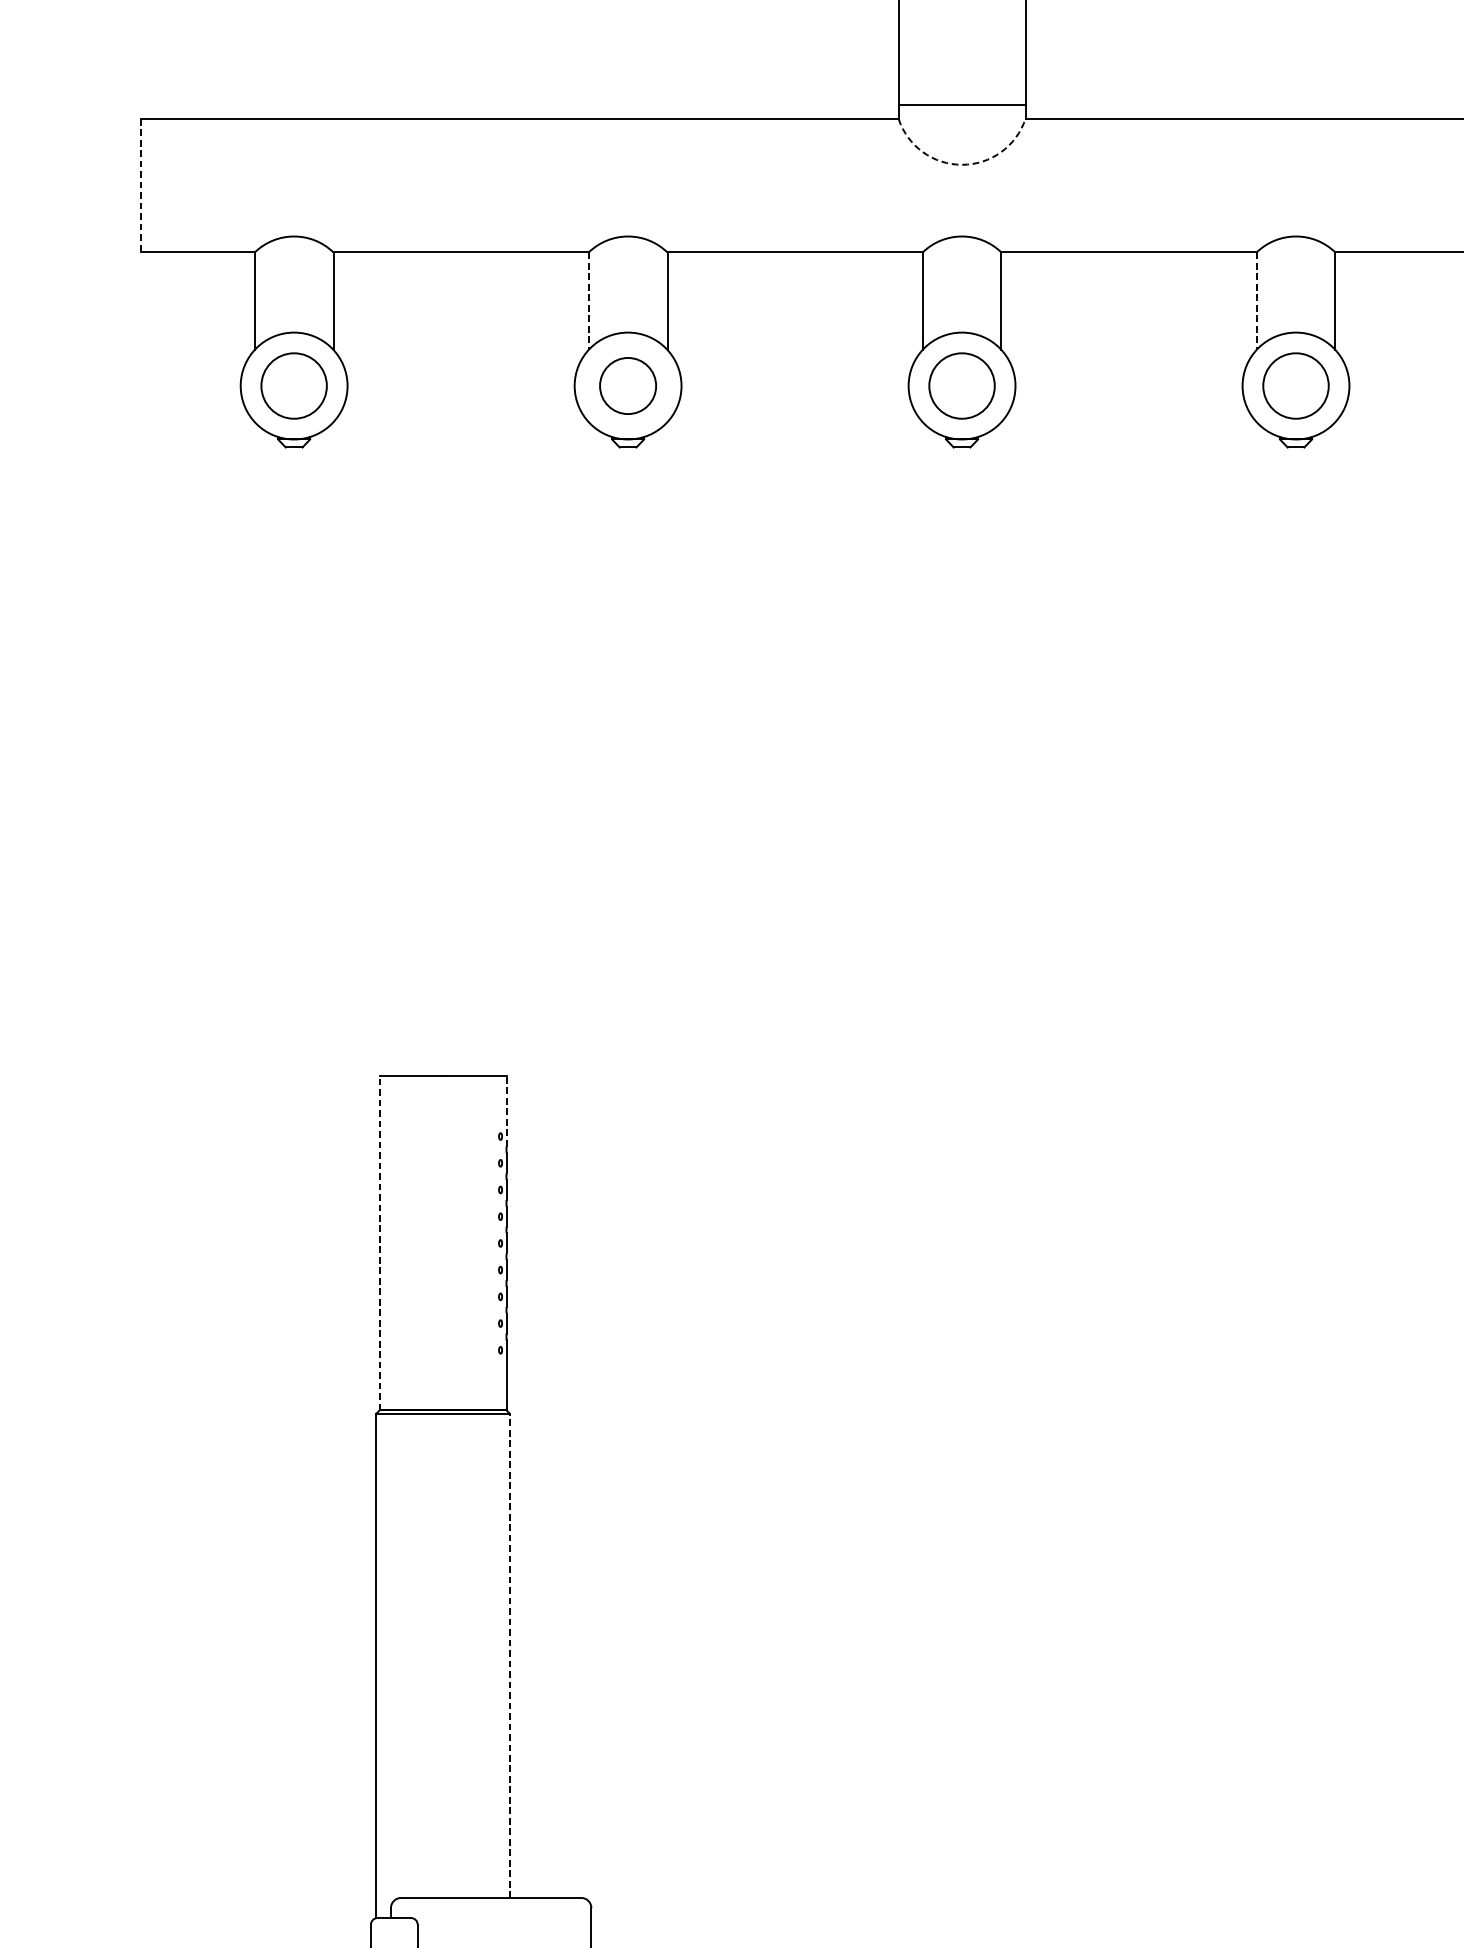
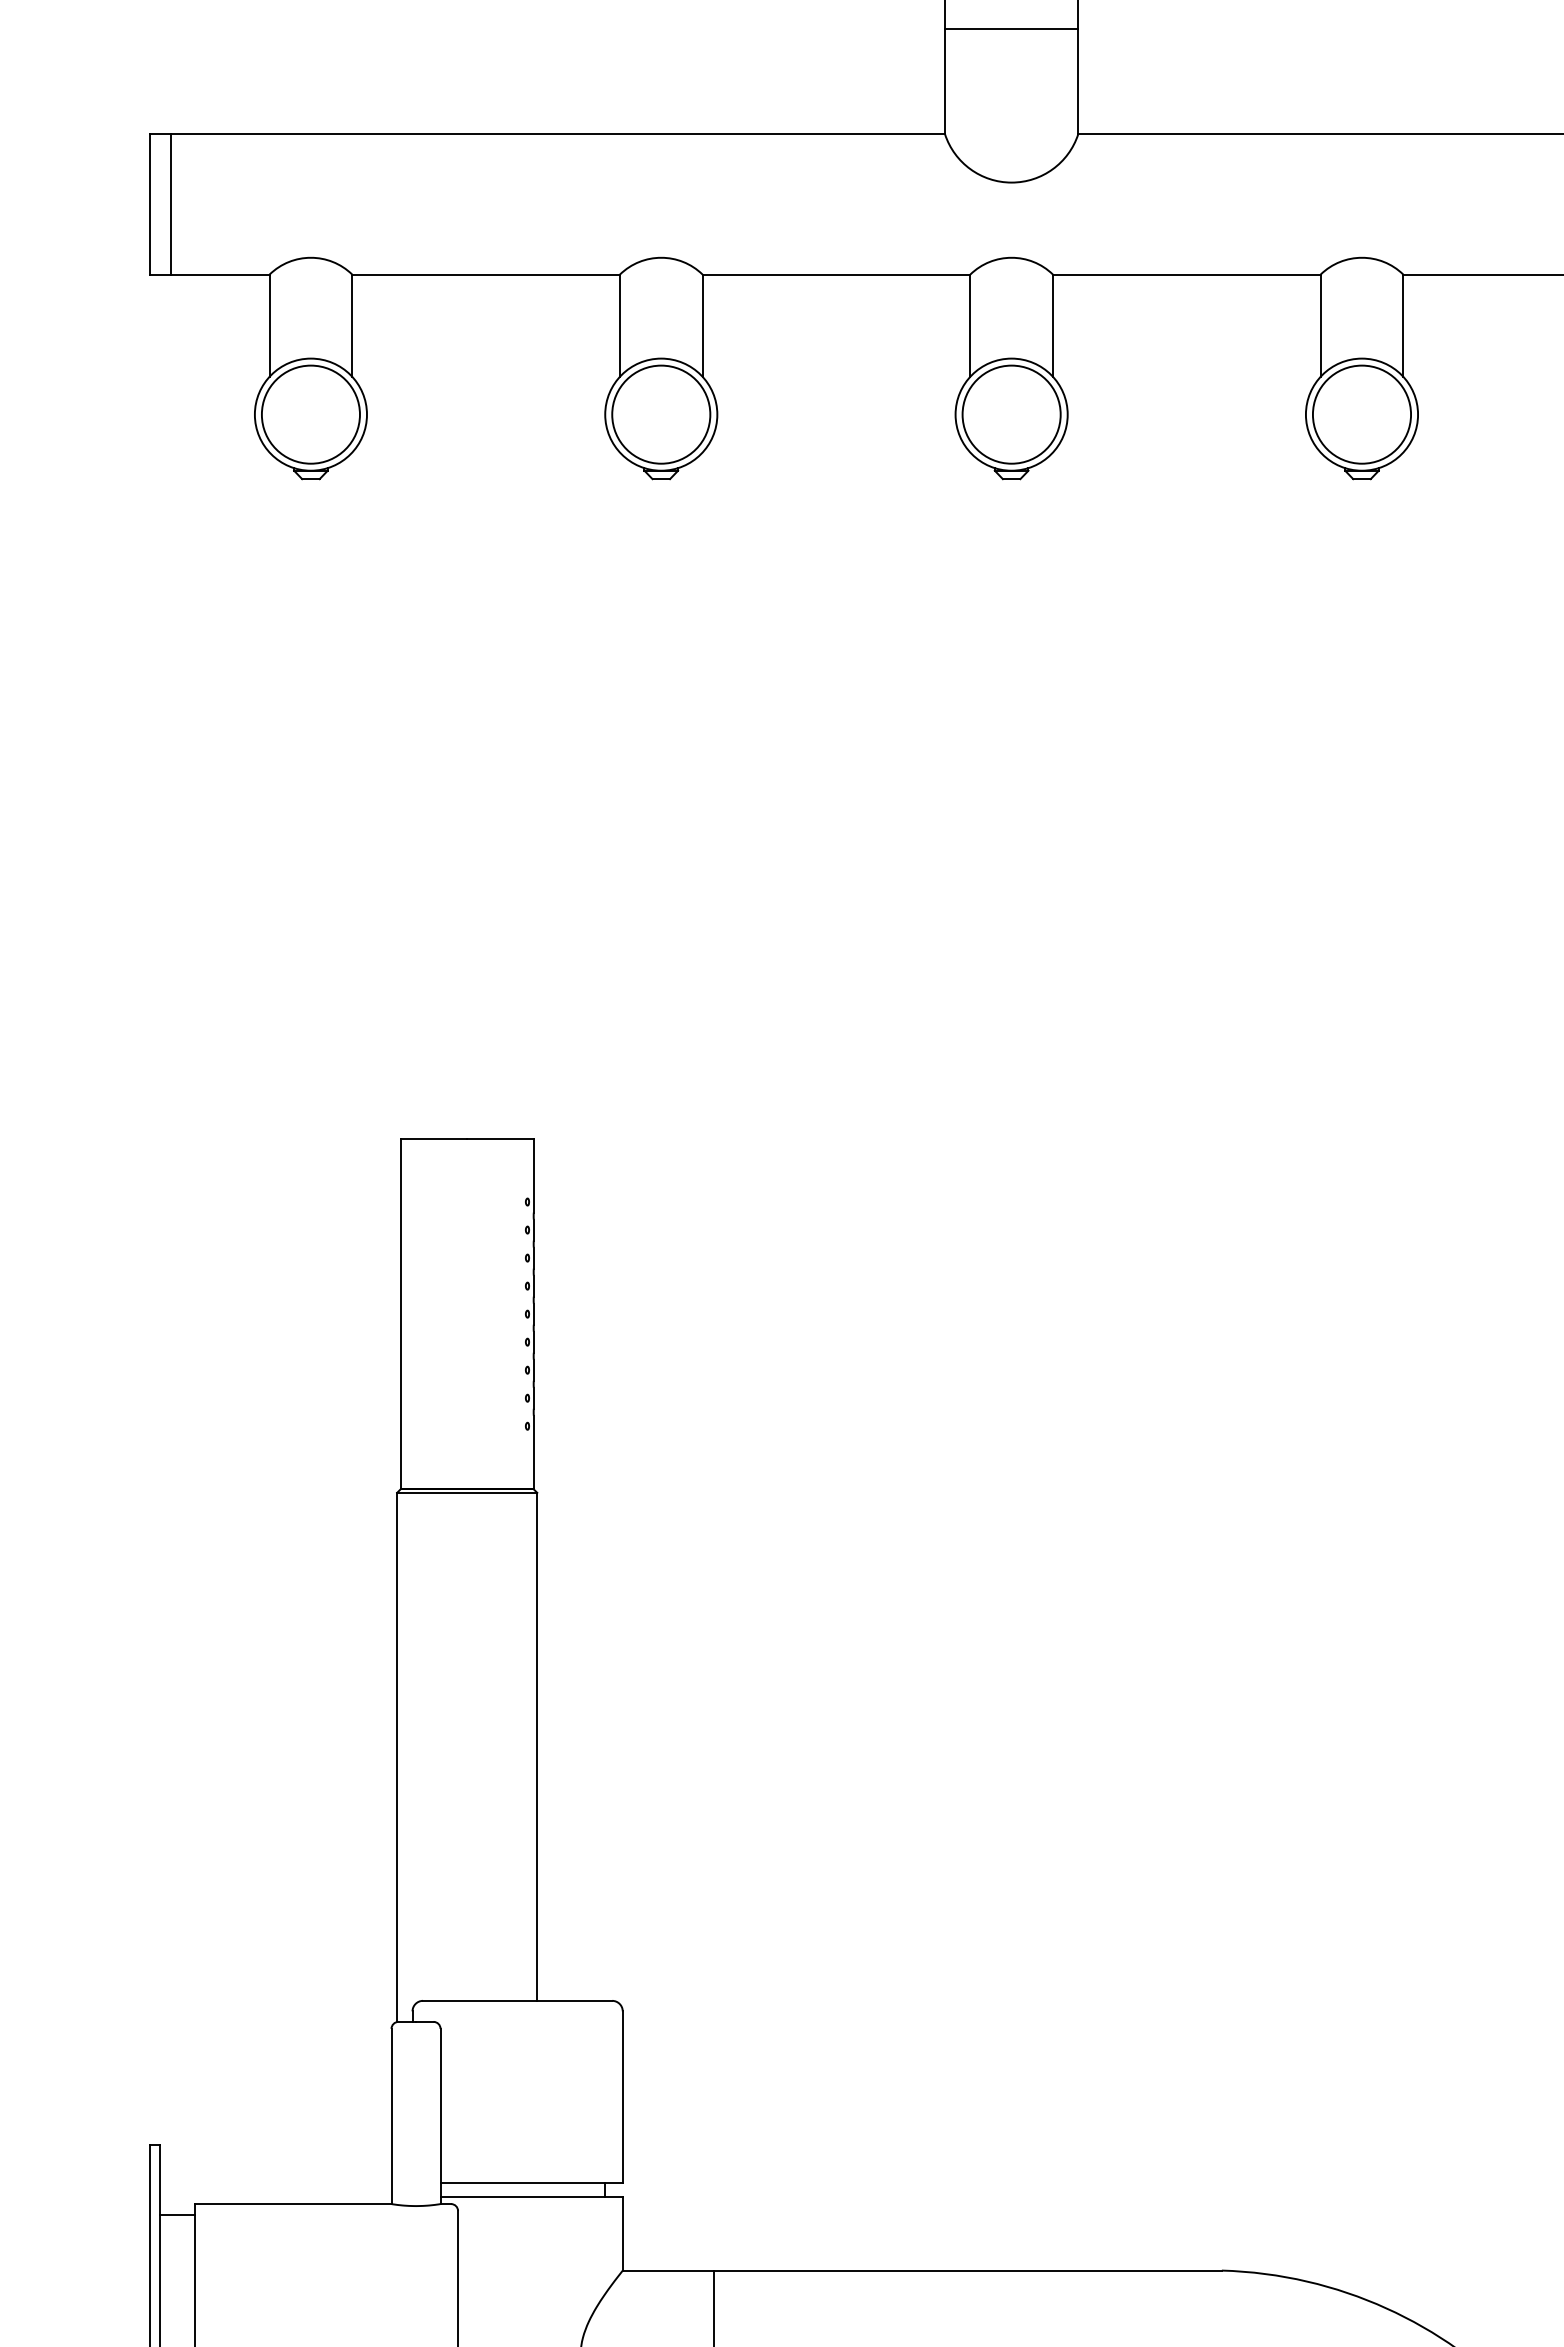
line: (961, 105) -> (1011, 29), moved
arc: (961, 164) -> (1011, 182), dashed -> solid
line: (140, 185) -> (149, 204), dashed -> solid
line: (160, 185) -> (170, 204), added
line: (588, 301) -> (619, 326), dashed -> solid
line: (1256, 301) -> (1320, 326), dashed -> solid
circle: (293, 385) -> (310, 414), size x1.43
circle: (628, 385) -> (661, 414), size x1.67
circle: (961, 385) -> (1011, 414), size x1.43
circle: (1295, 385) -> (1361, 414), size x1.43
line: (506, 1111) -> (533, 1175), dashed -> solid
line: (379, 1242) -> (400, 1313), dashed -> solid
line: (510, 1655) -> (537, 1746), dashed -> solid

